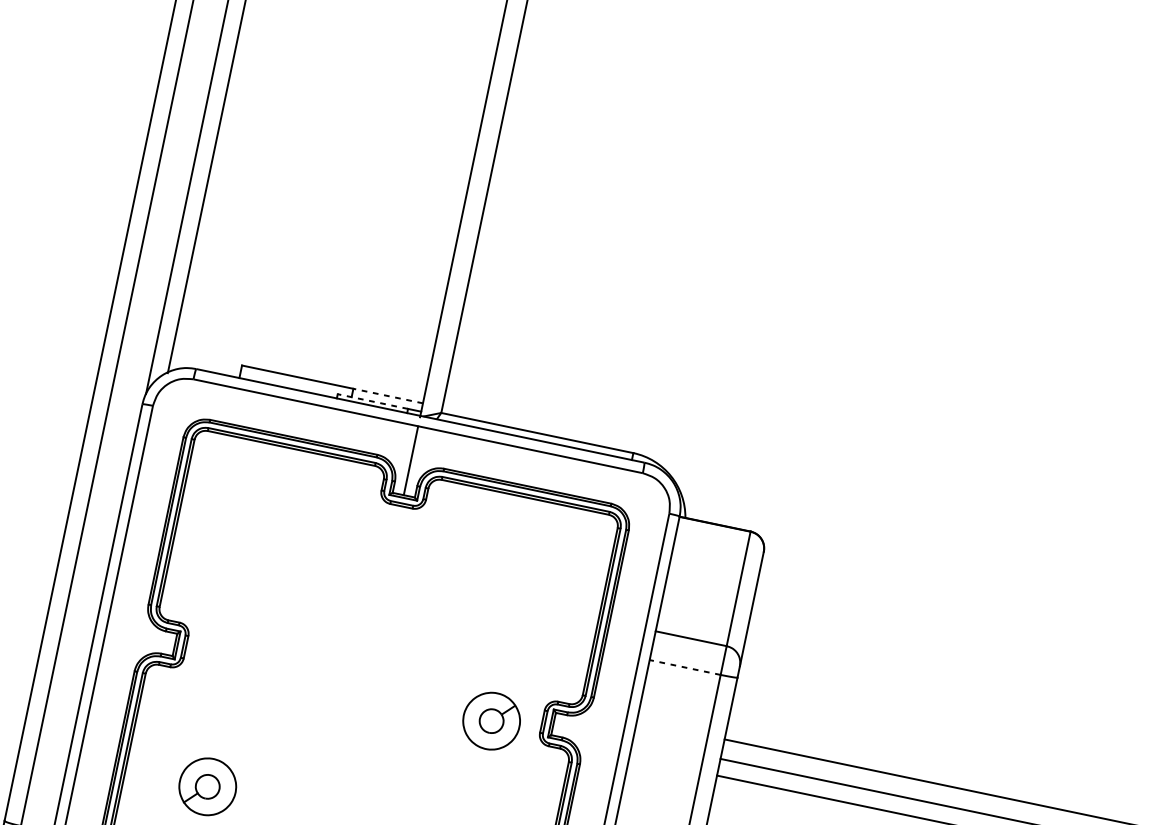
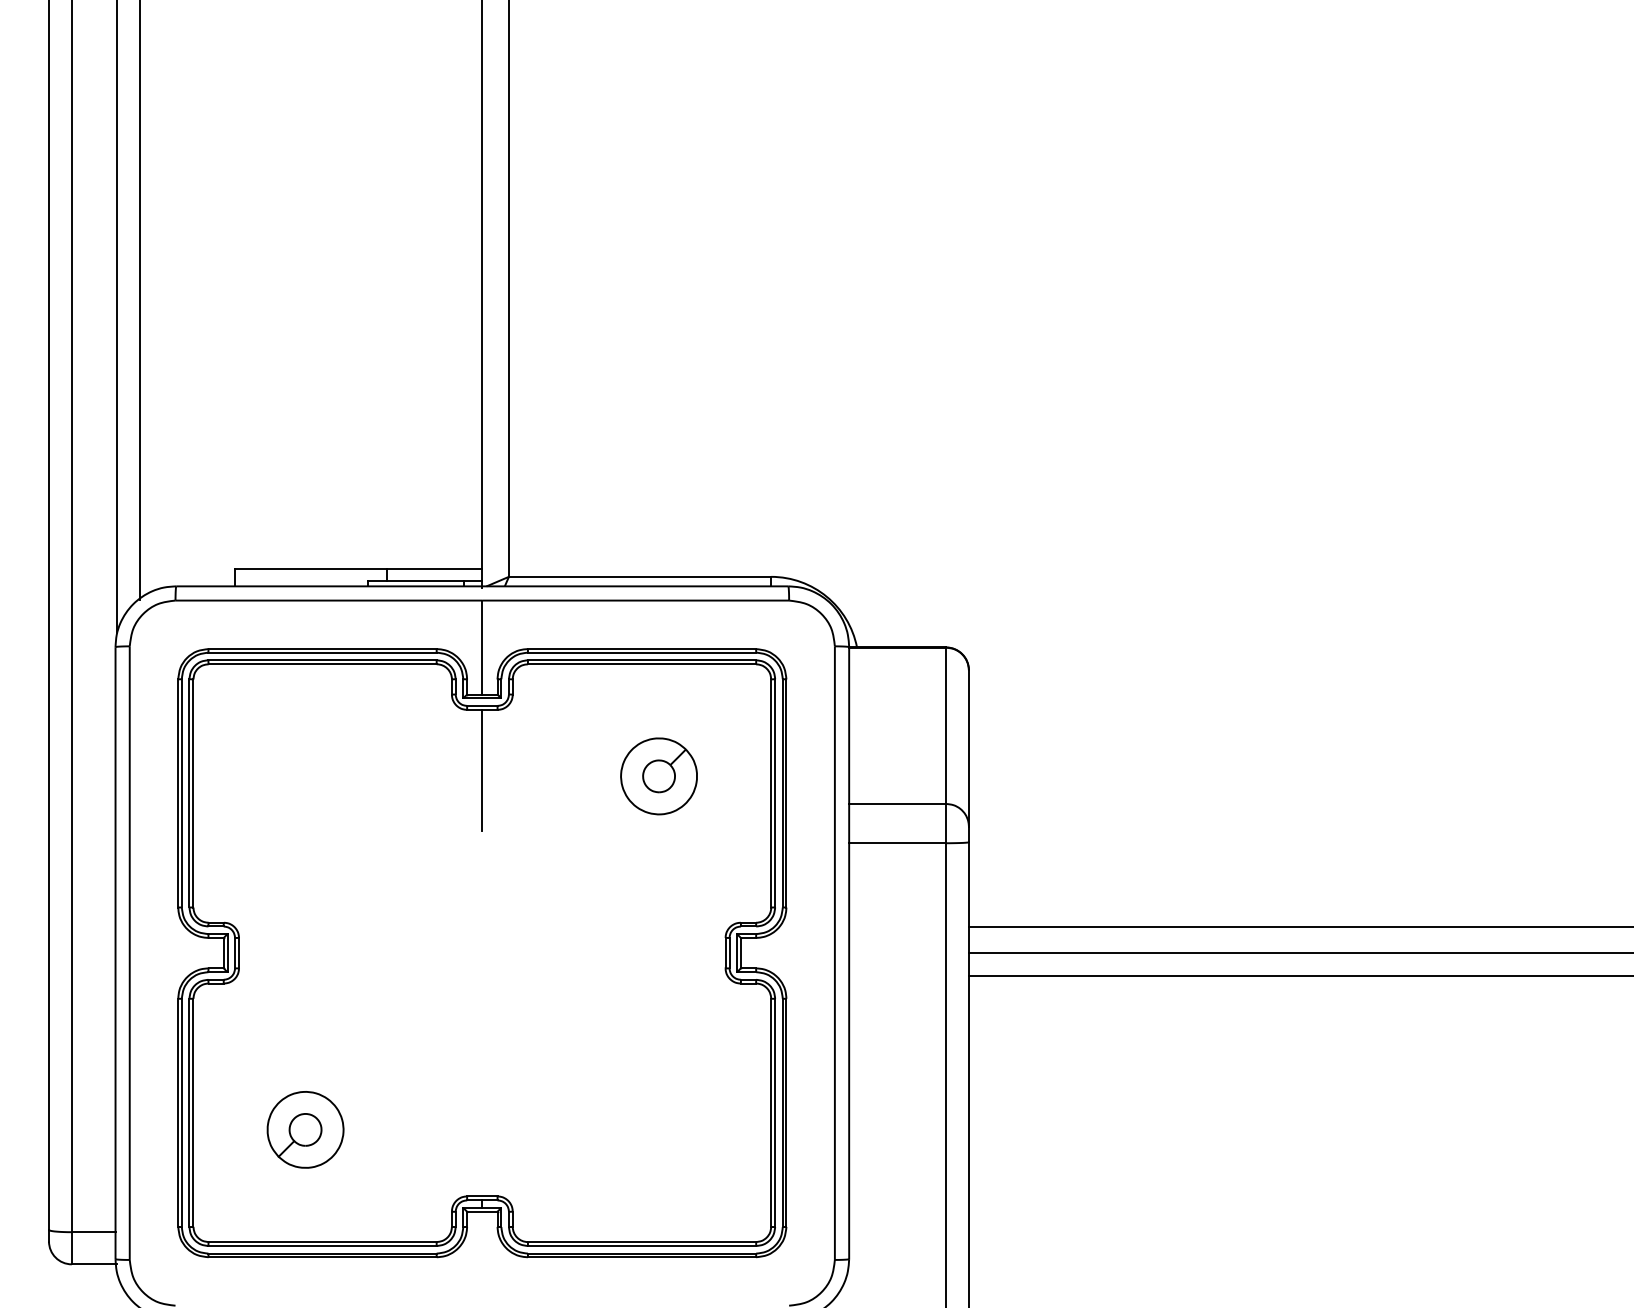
line: (387, 396) -> (434, 569), dashed -> solid
line: (372, 401) -> (415, 580), dashed -> solid
line: (392, 550) -> (482, 770), added
line: (685, 667) -> (897, 843), dashed -> solid
part: (491, 721) -> (658, 776), moved

